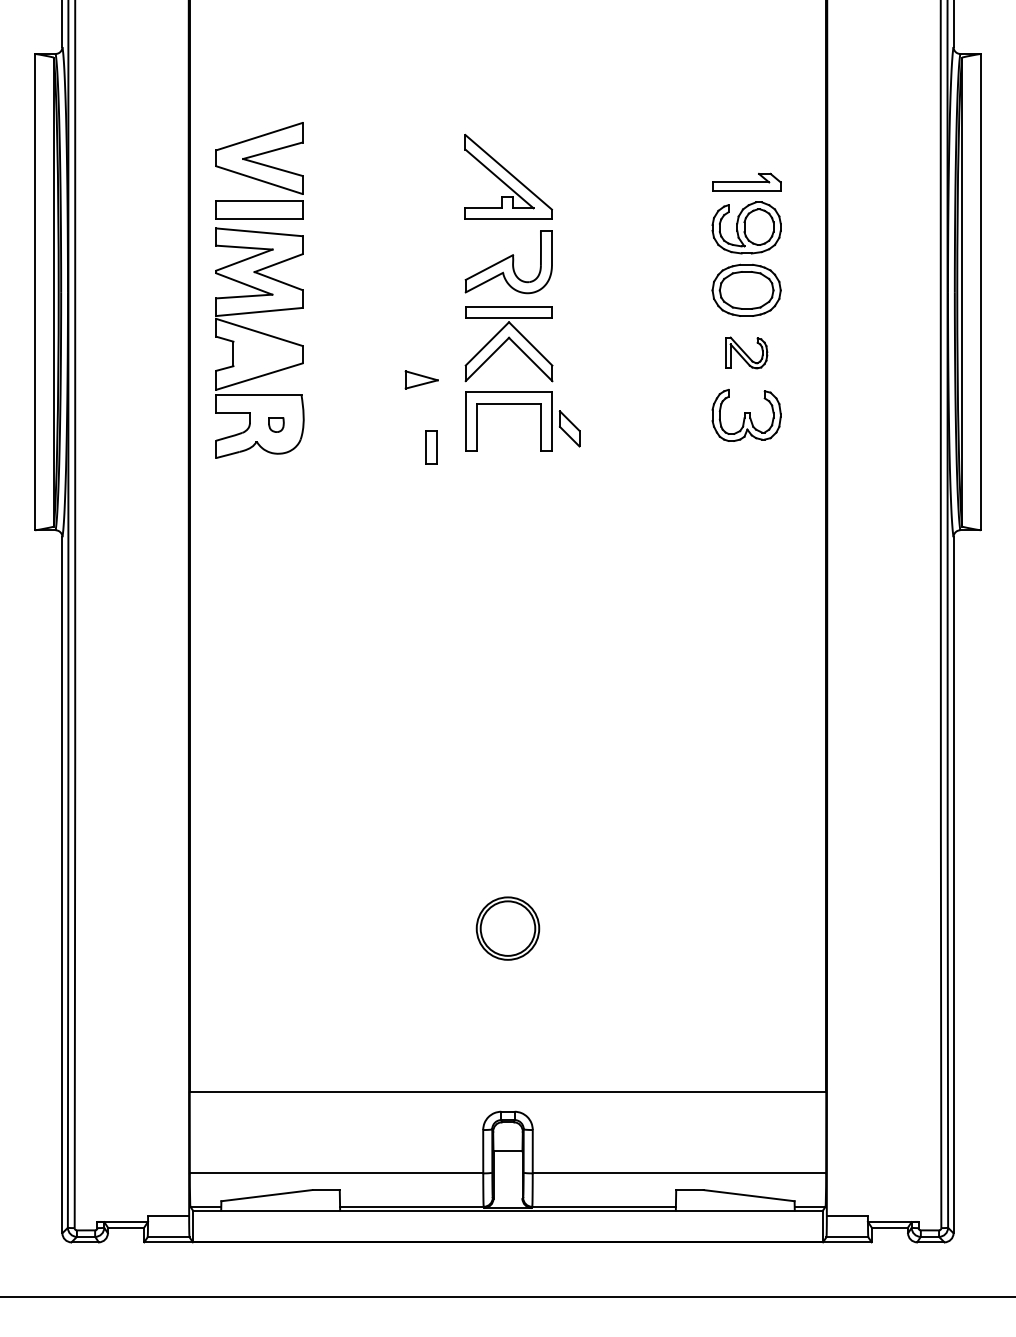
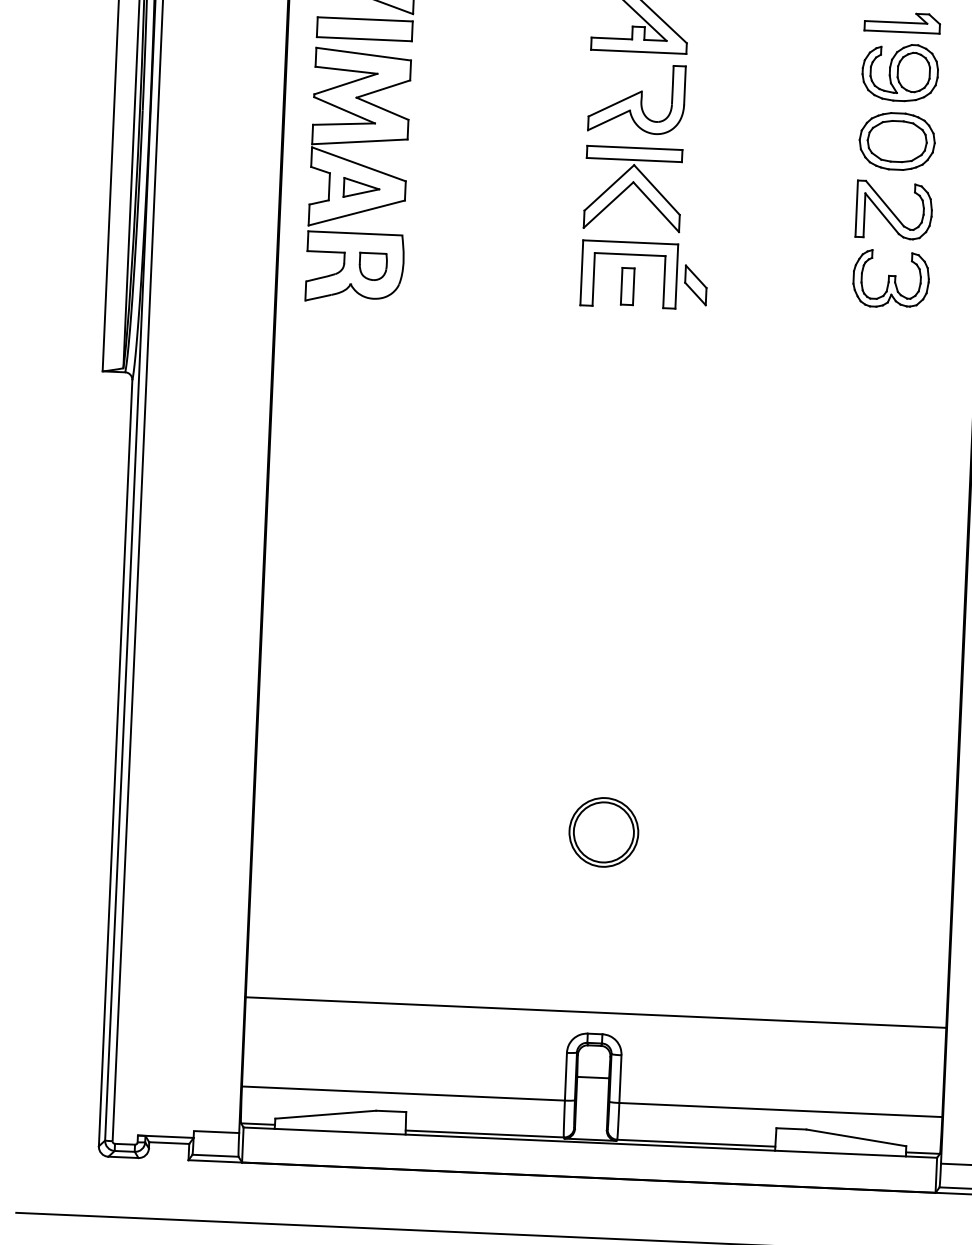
part: (746, 352) -> (894, 209), size x1.67
part: (421, 379) -> (361, 187), moved
part: (276, 424) -> (373, 266), size x1.67
part: (431, 447) -> (628, 286), moved

